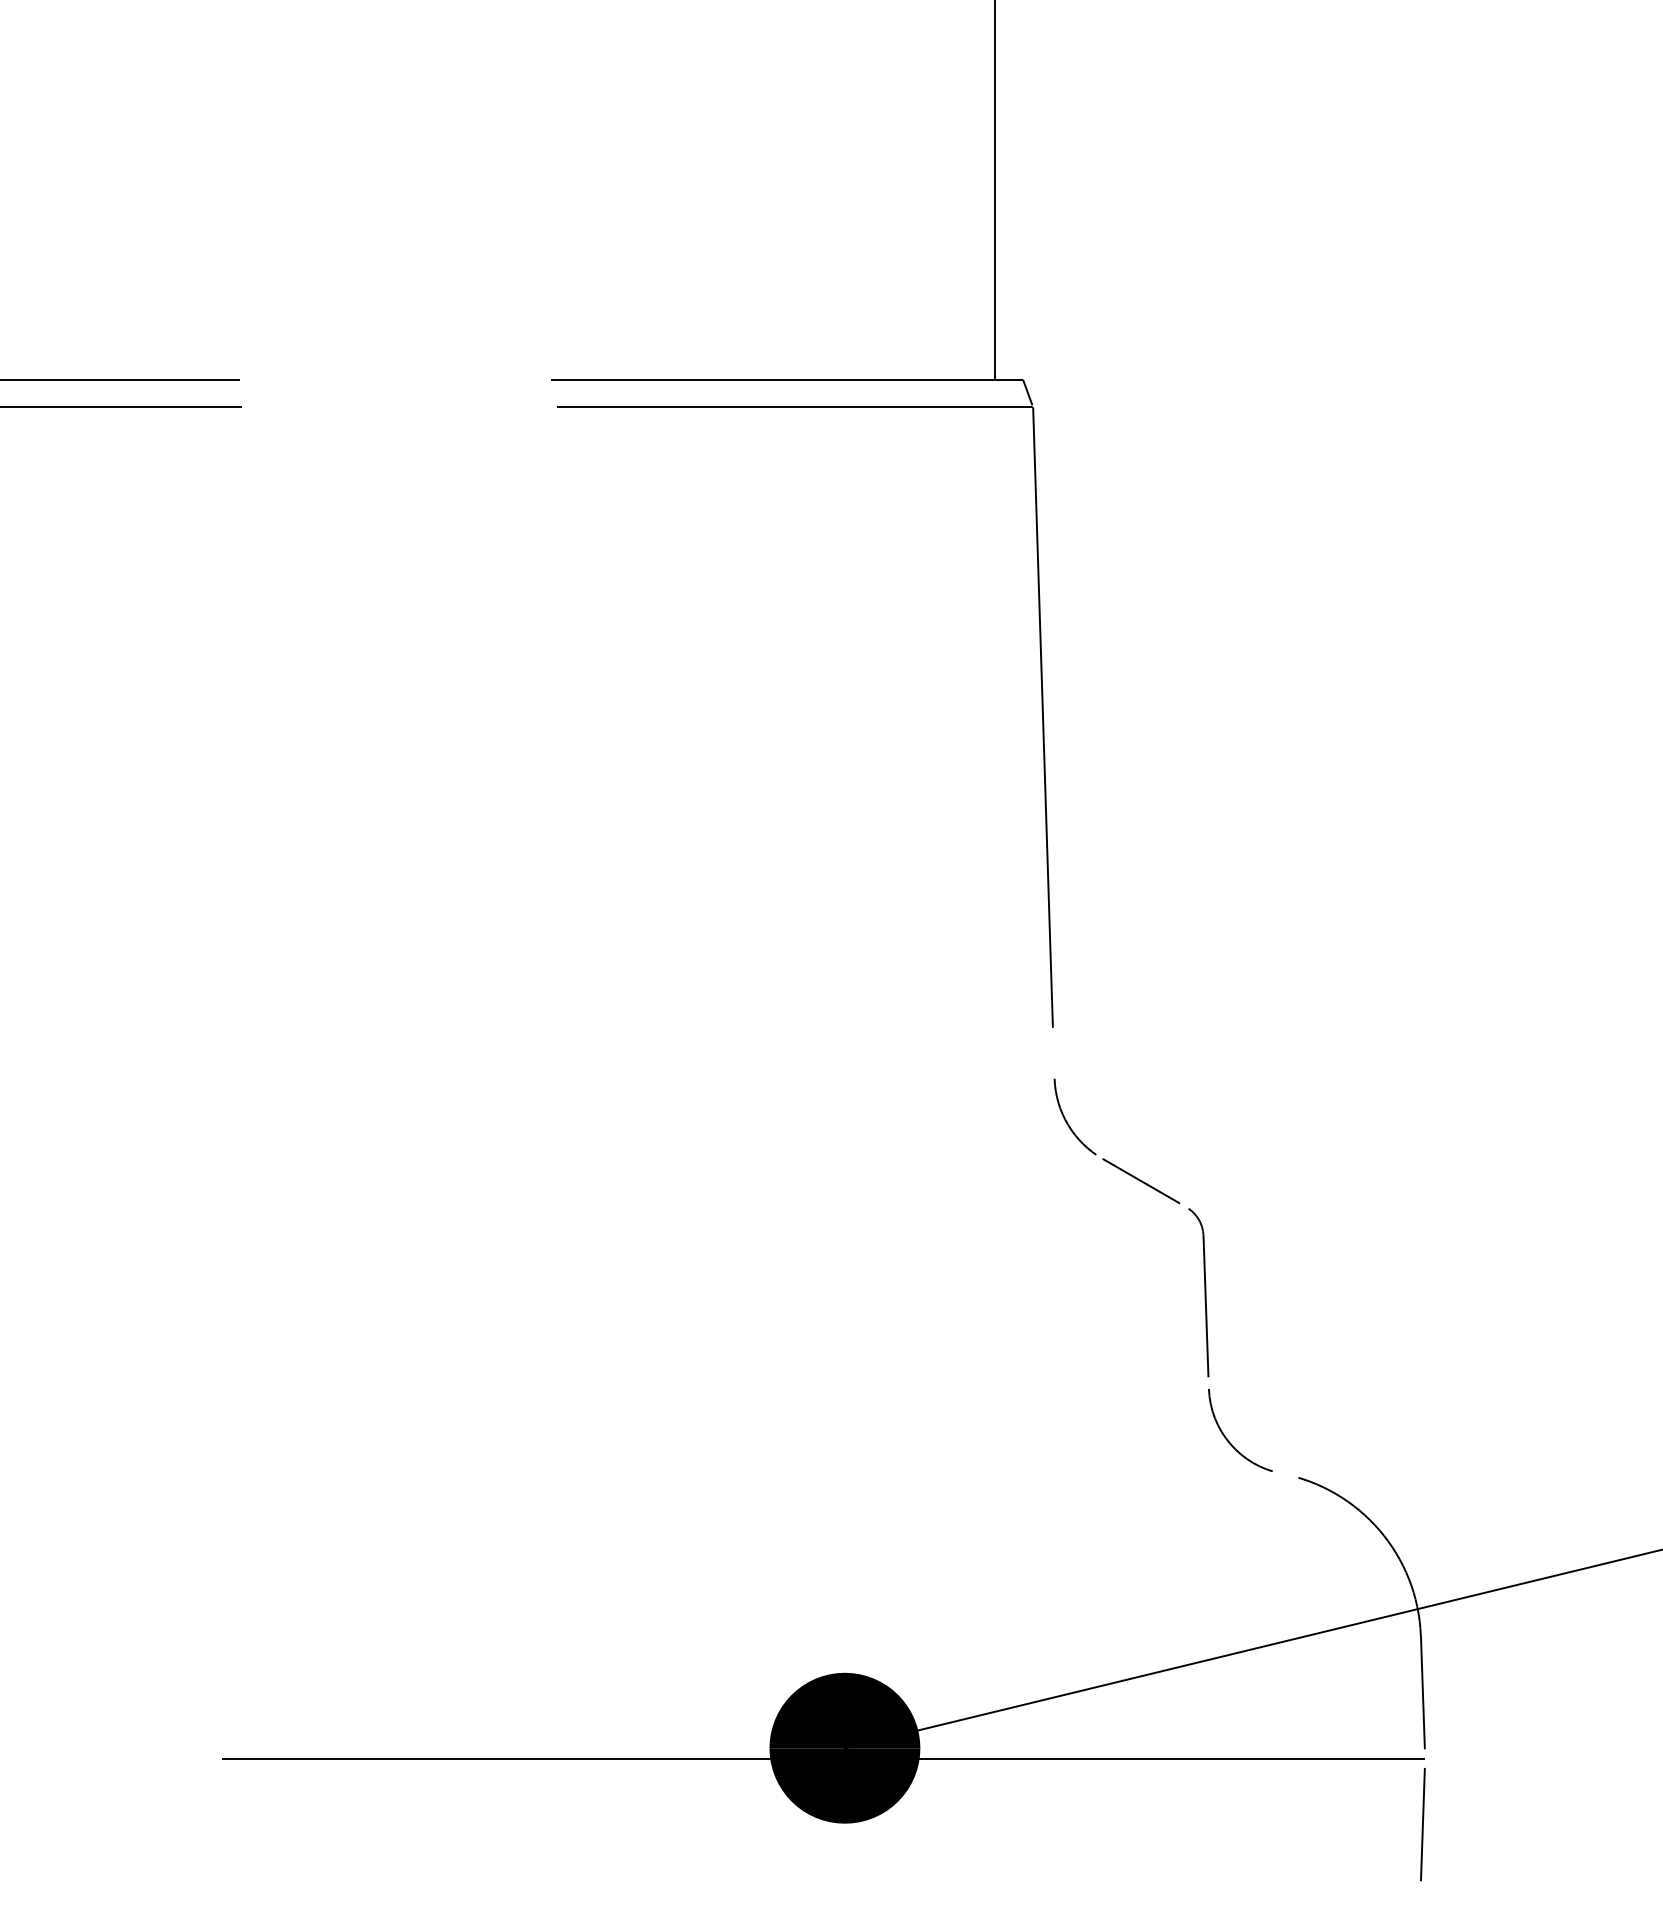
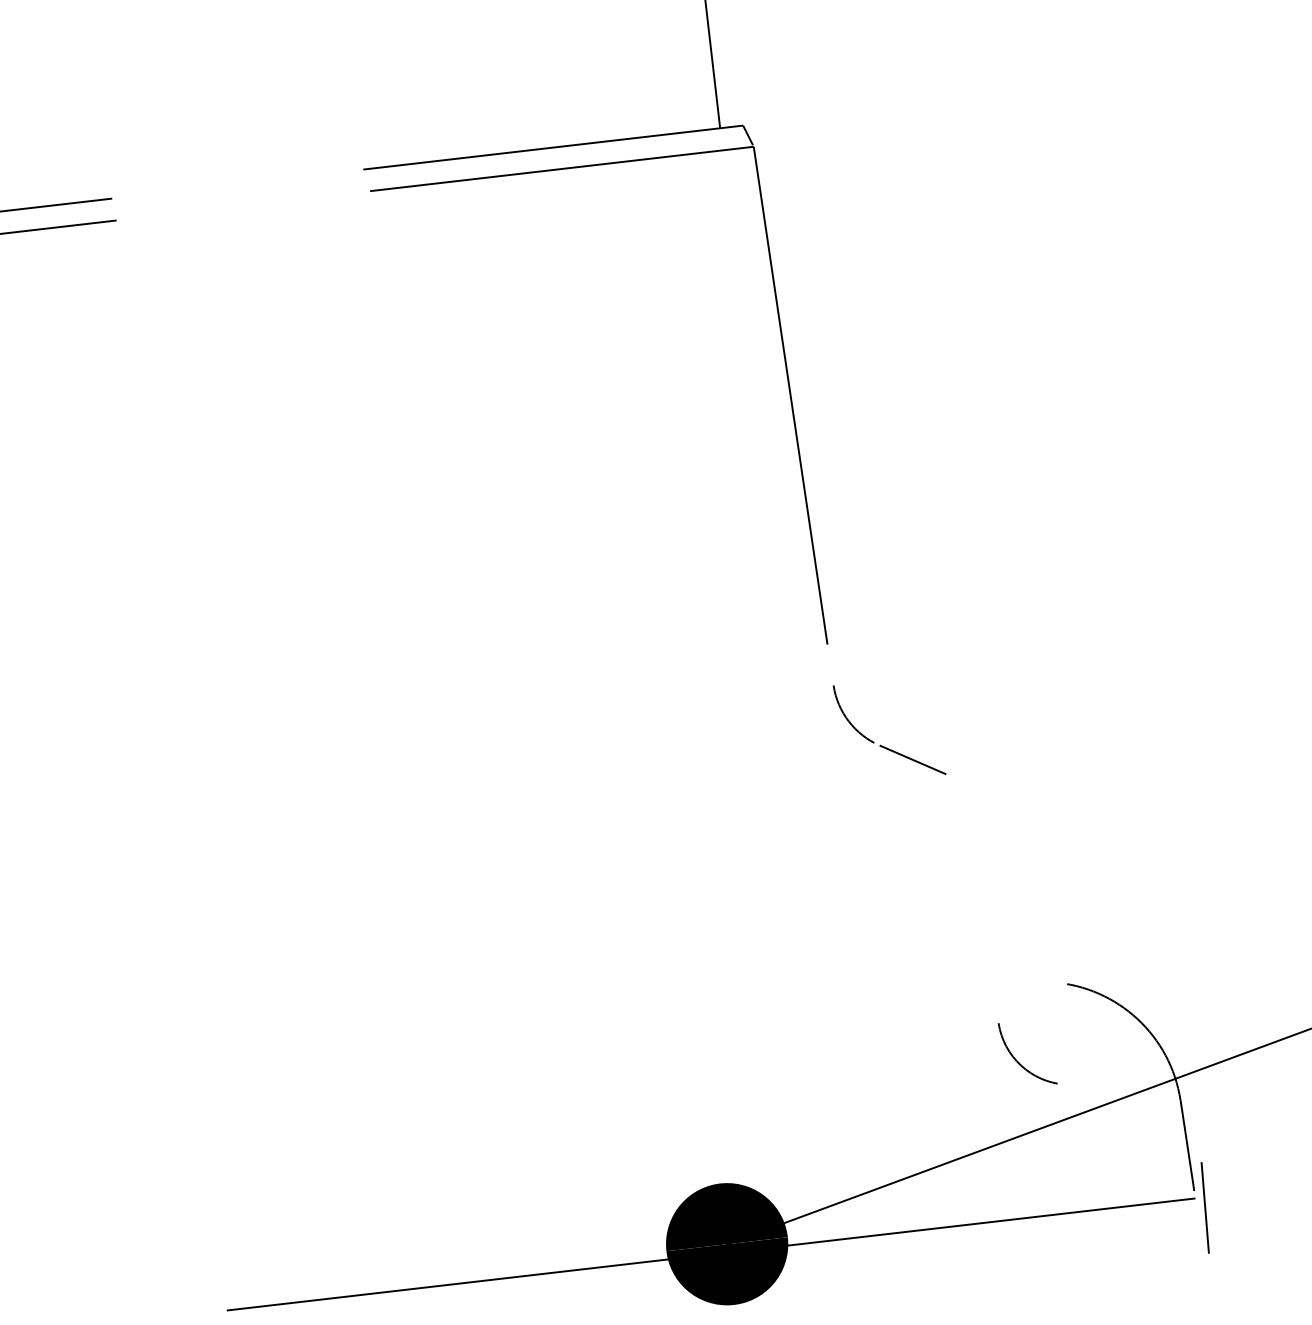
part: (1198, 1292) -> (969, 844), removed
arc: (1228, 1439) -> (1019, 1062), moved
line: (1422, 1824) -> (1204, 1207), moved

